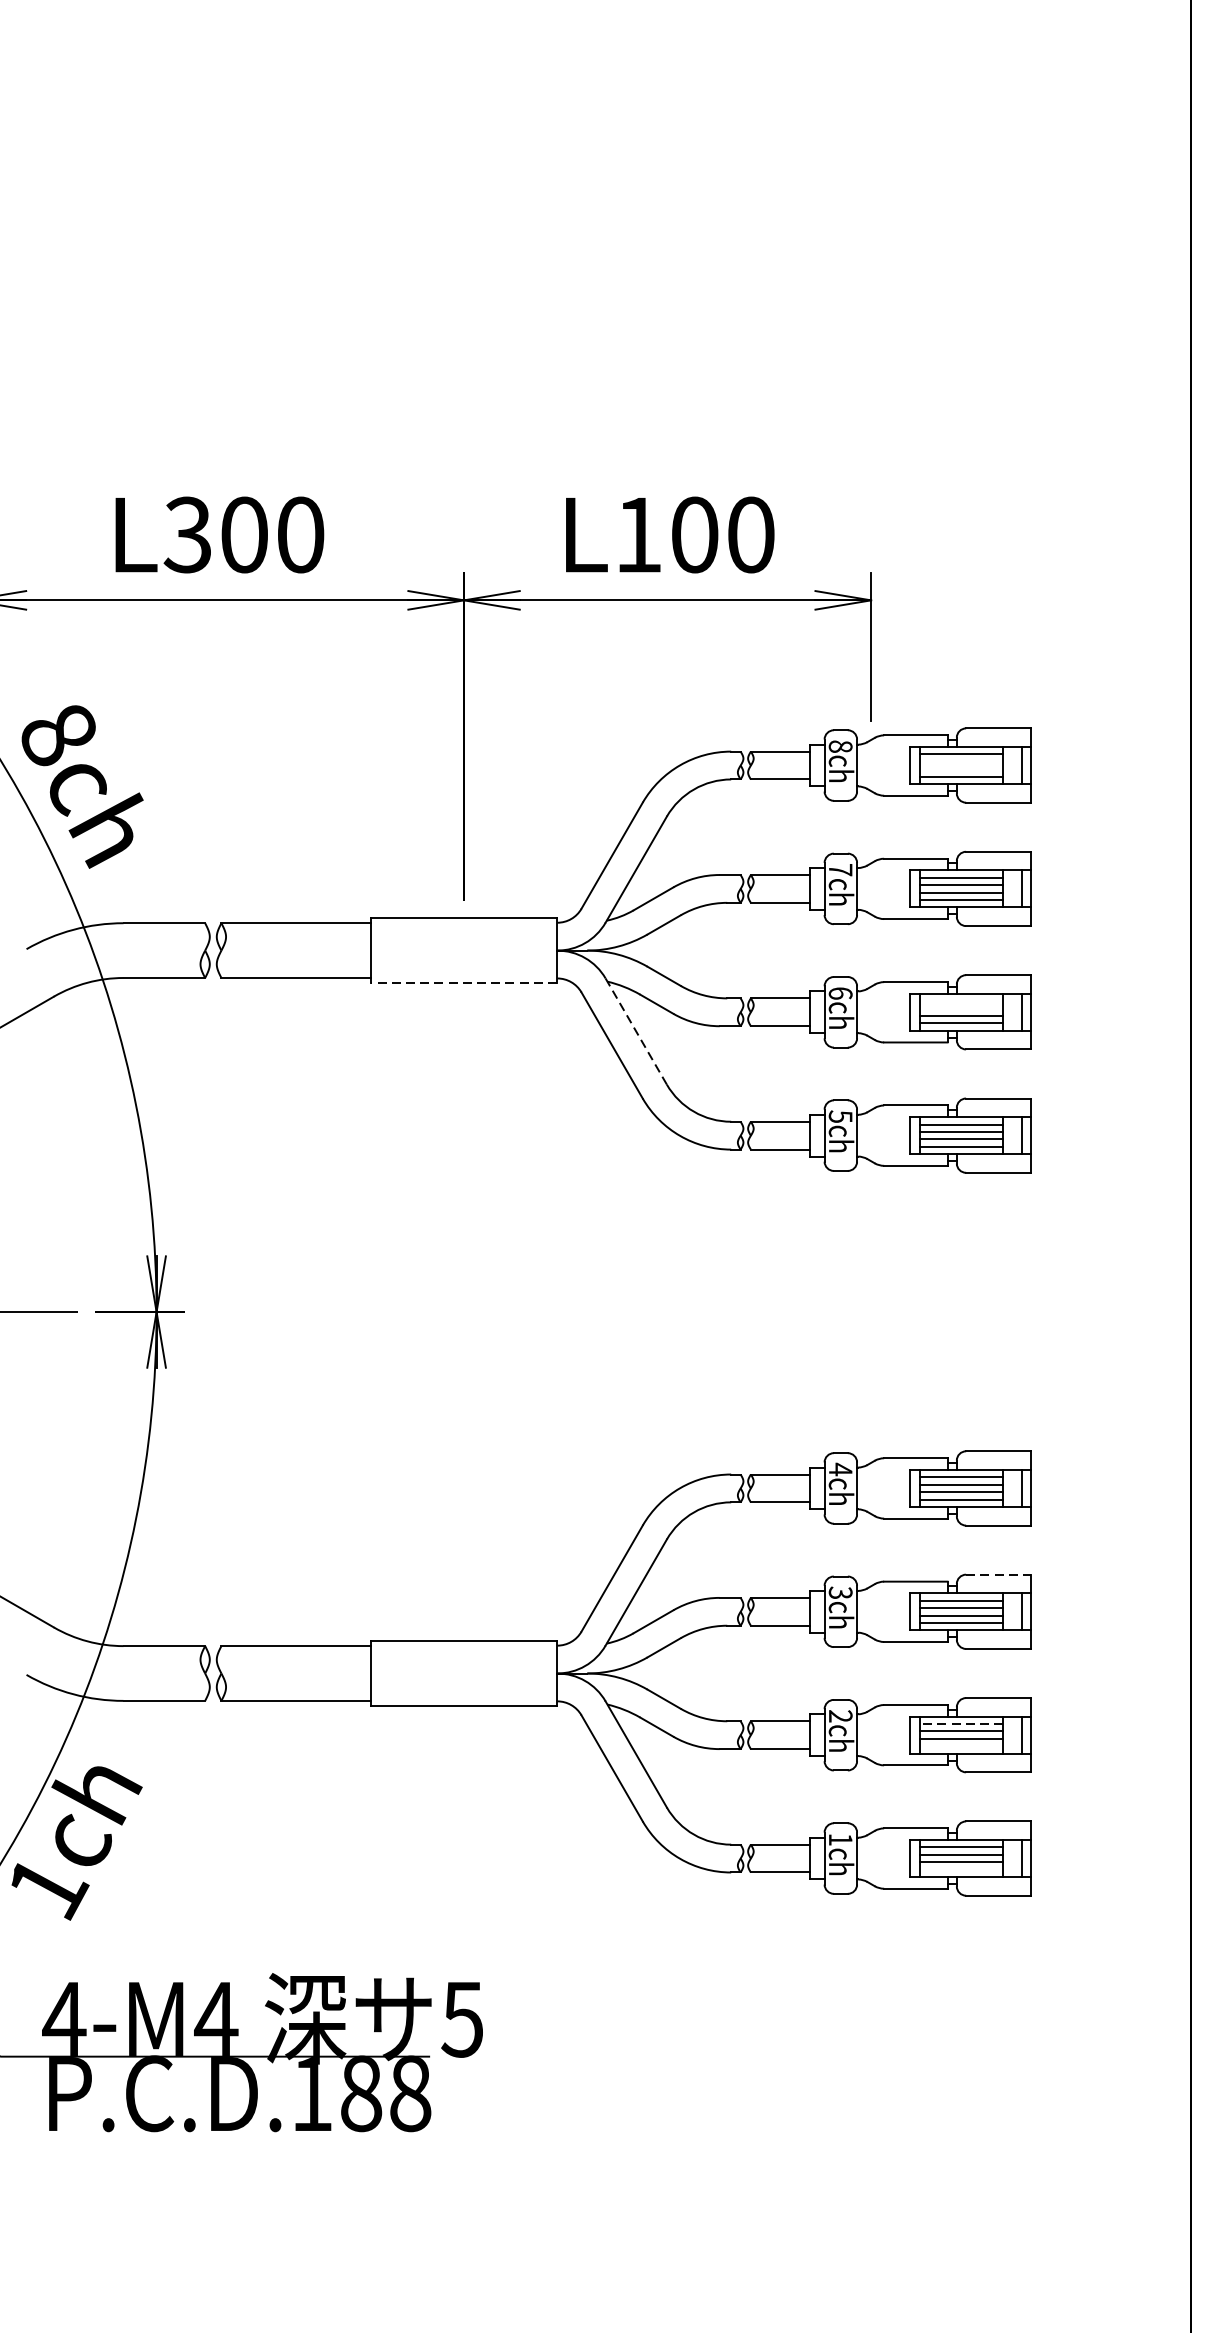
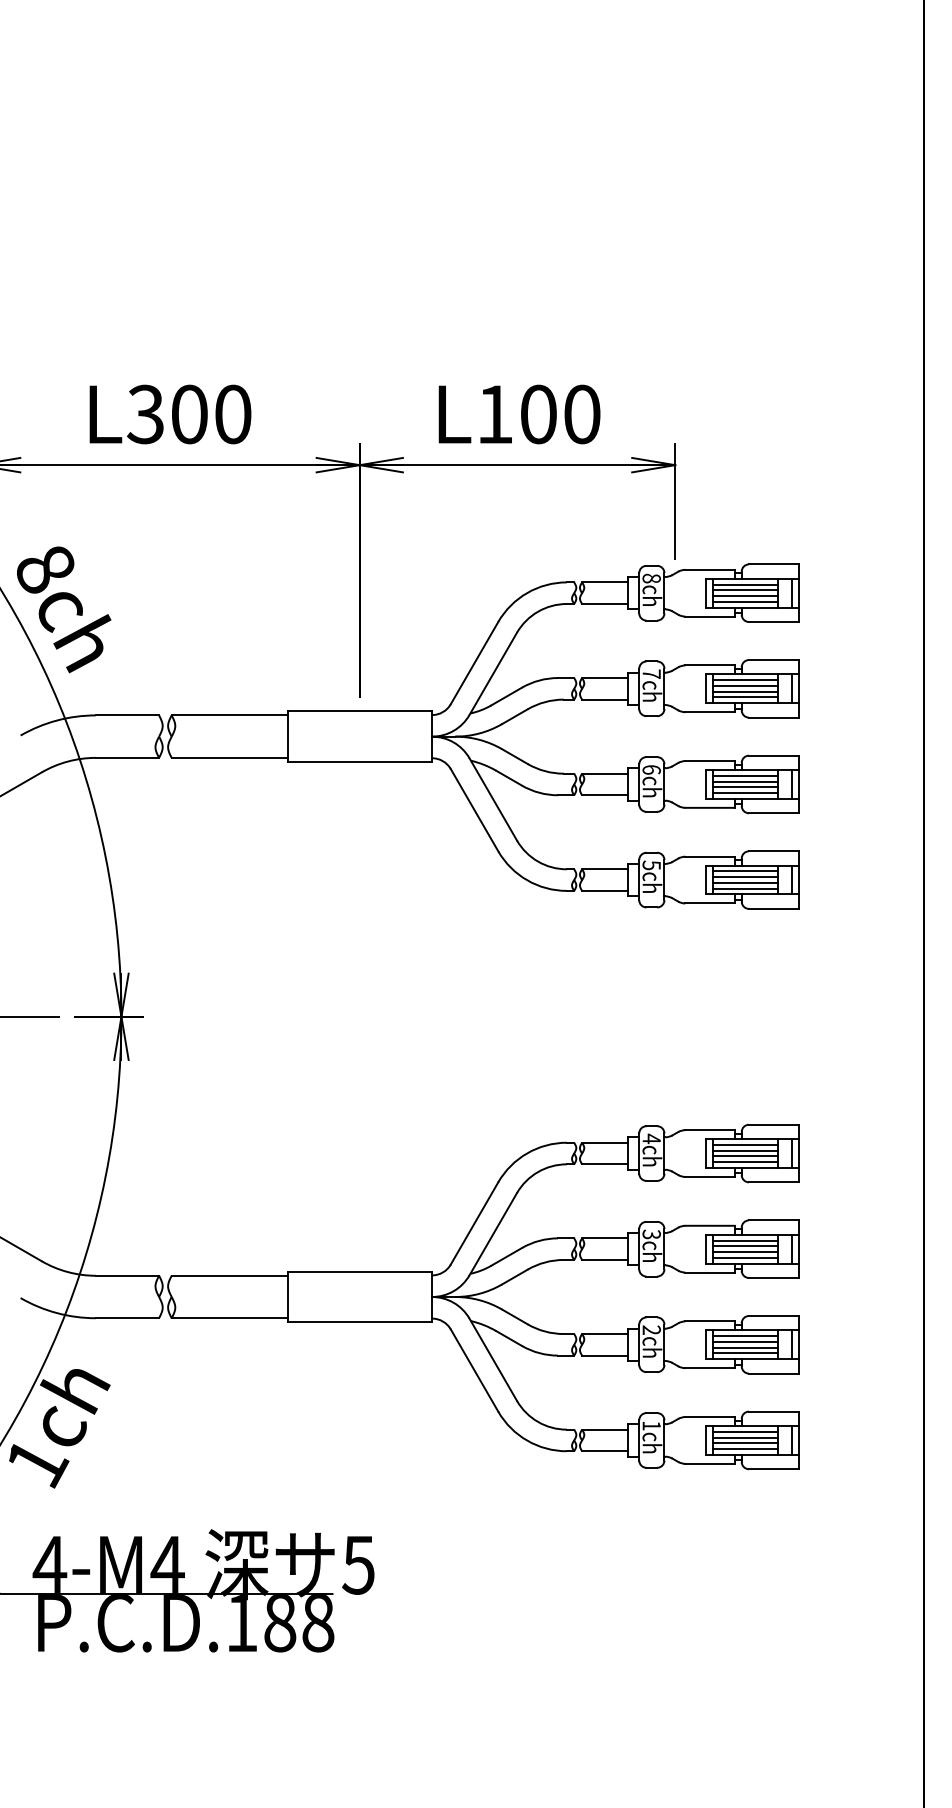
line: (960, 762) -> (744, 590), added
line: (960, 769) -> (744, 596), added
line: (463, 982) -> (359, 761), dashed -> solid
line: (960, 1000) -> (744, 775), added
line: (960, 1008) -> (744, 781), added
line: (636, 1031) -> (493, 799), dashed -> solid
line: (999, 1574) -> (774, 1220), dashed -> solid
line: (960, 1724) -> (744, 1336), dashed -> solid
line: (960, 1746) -> (744, 1353), added
line: (960, 1870) -> (744, 1449), added

